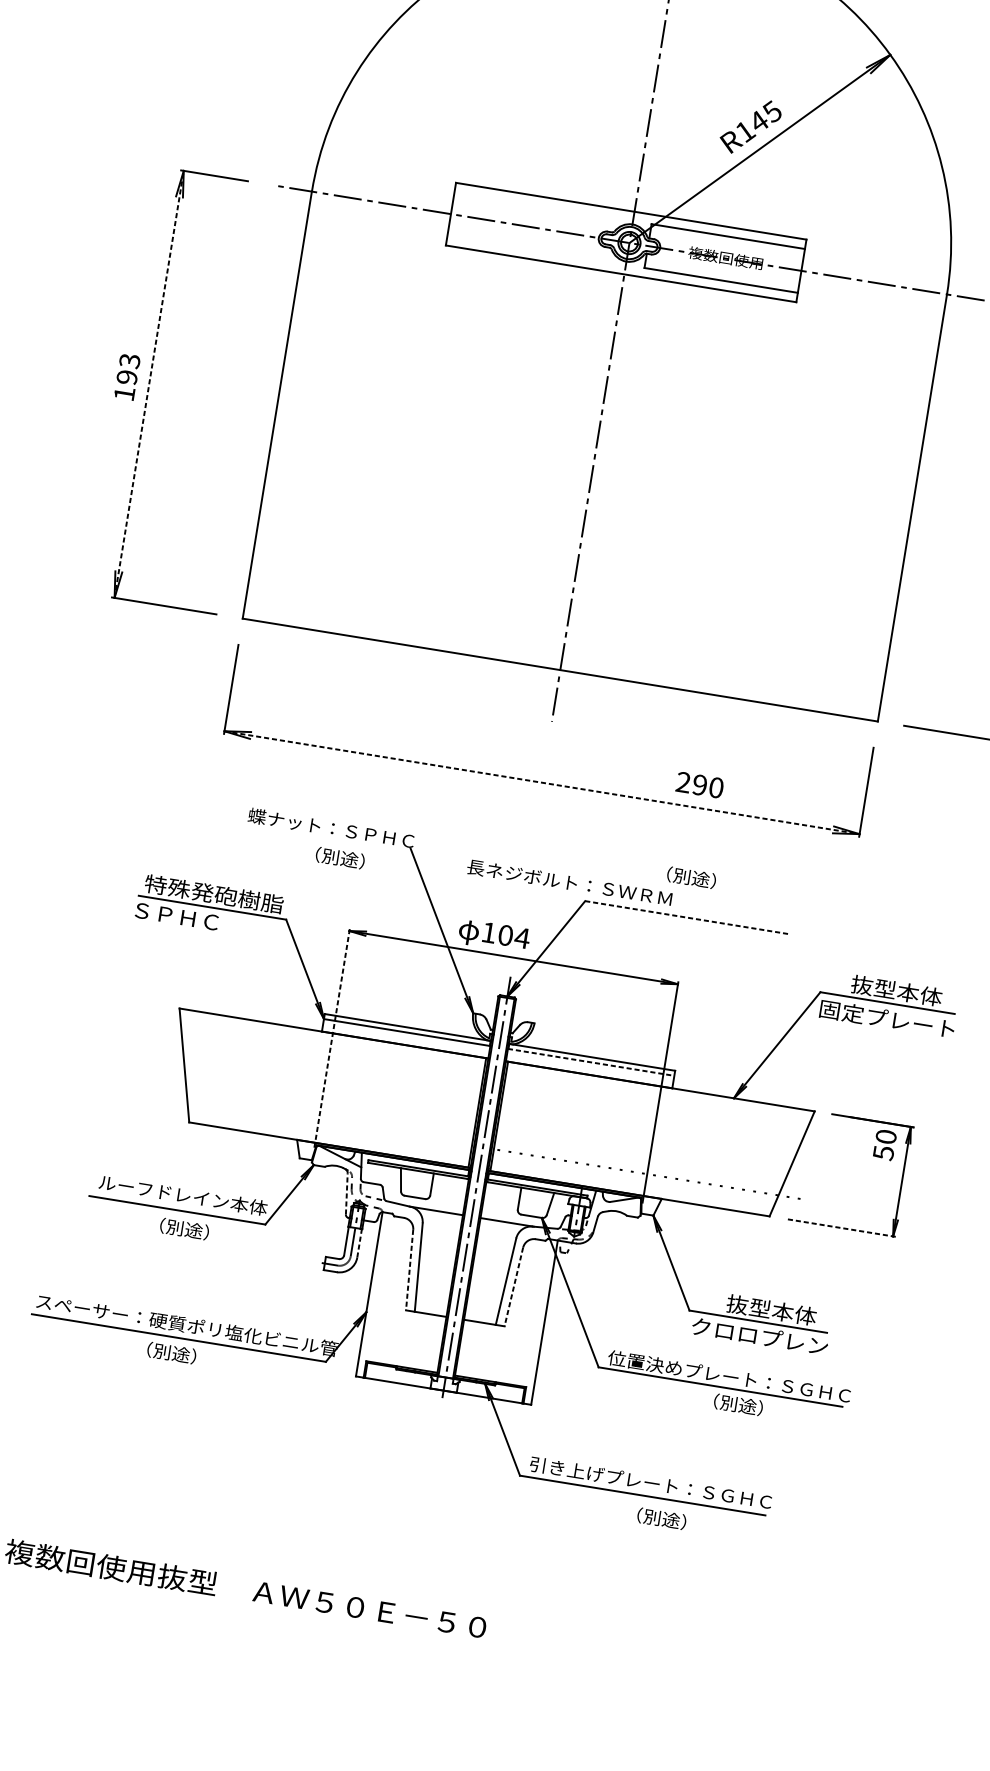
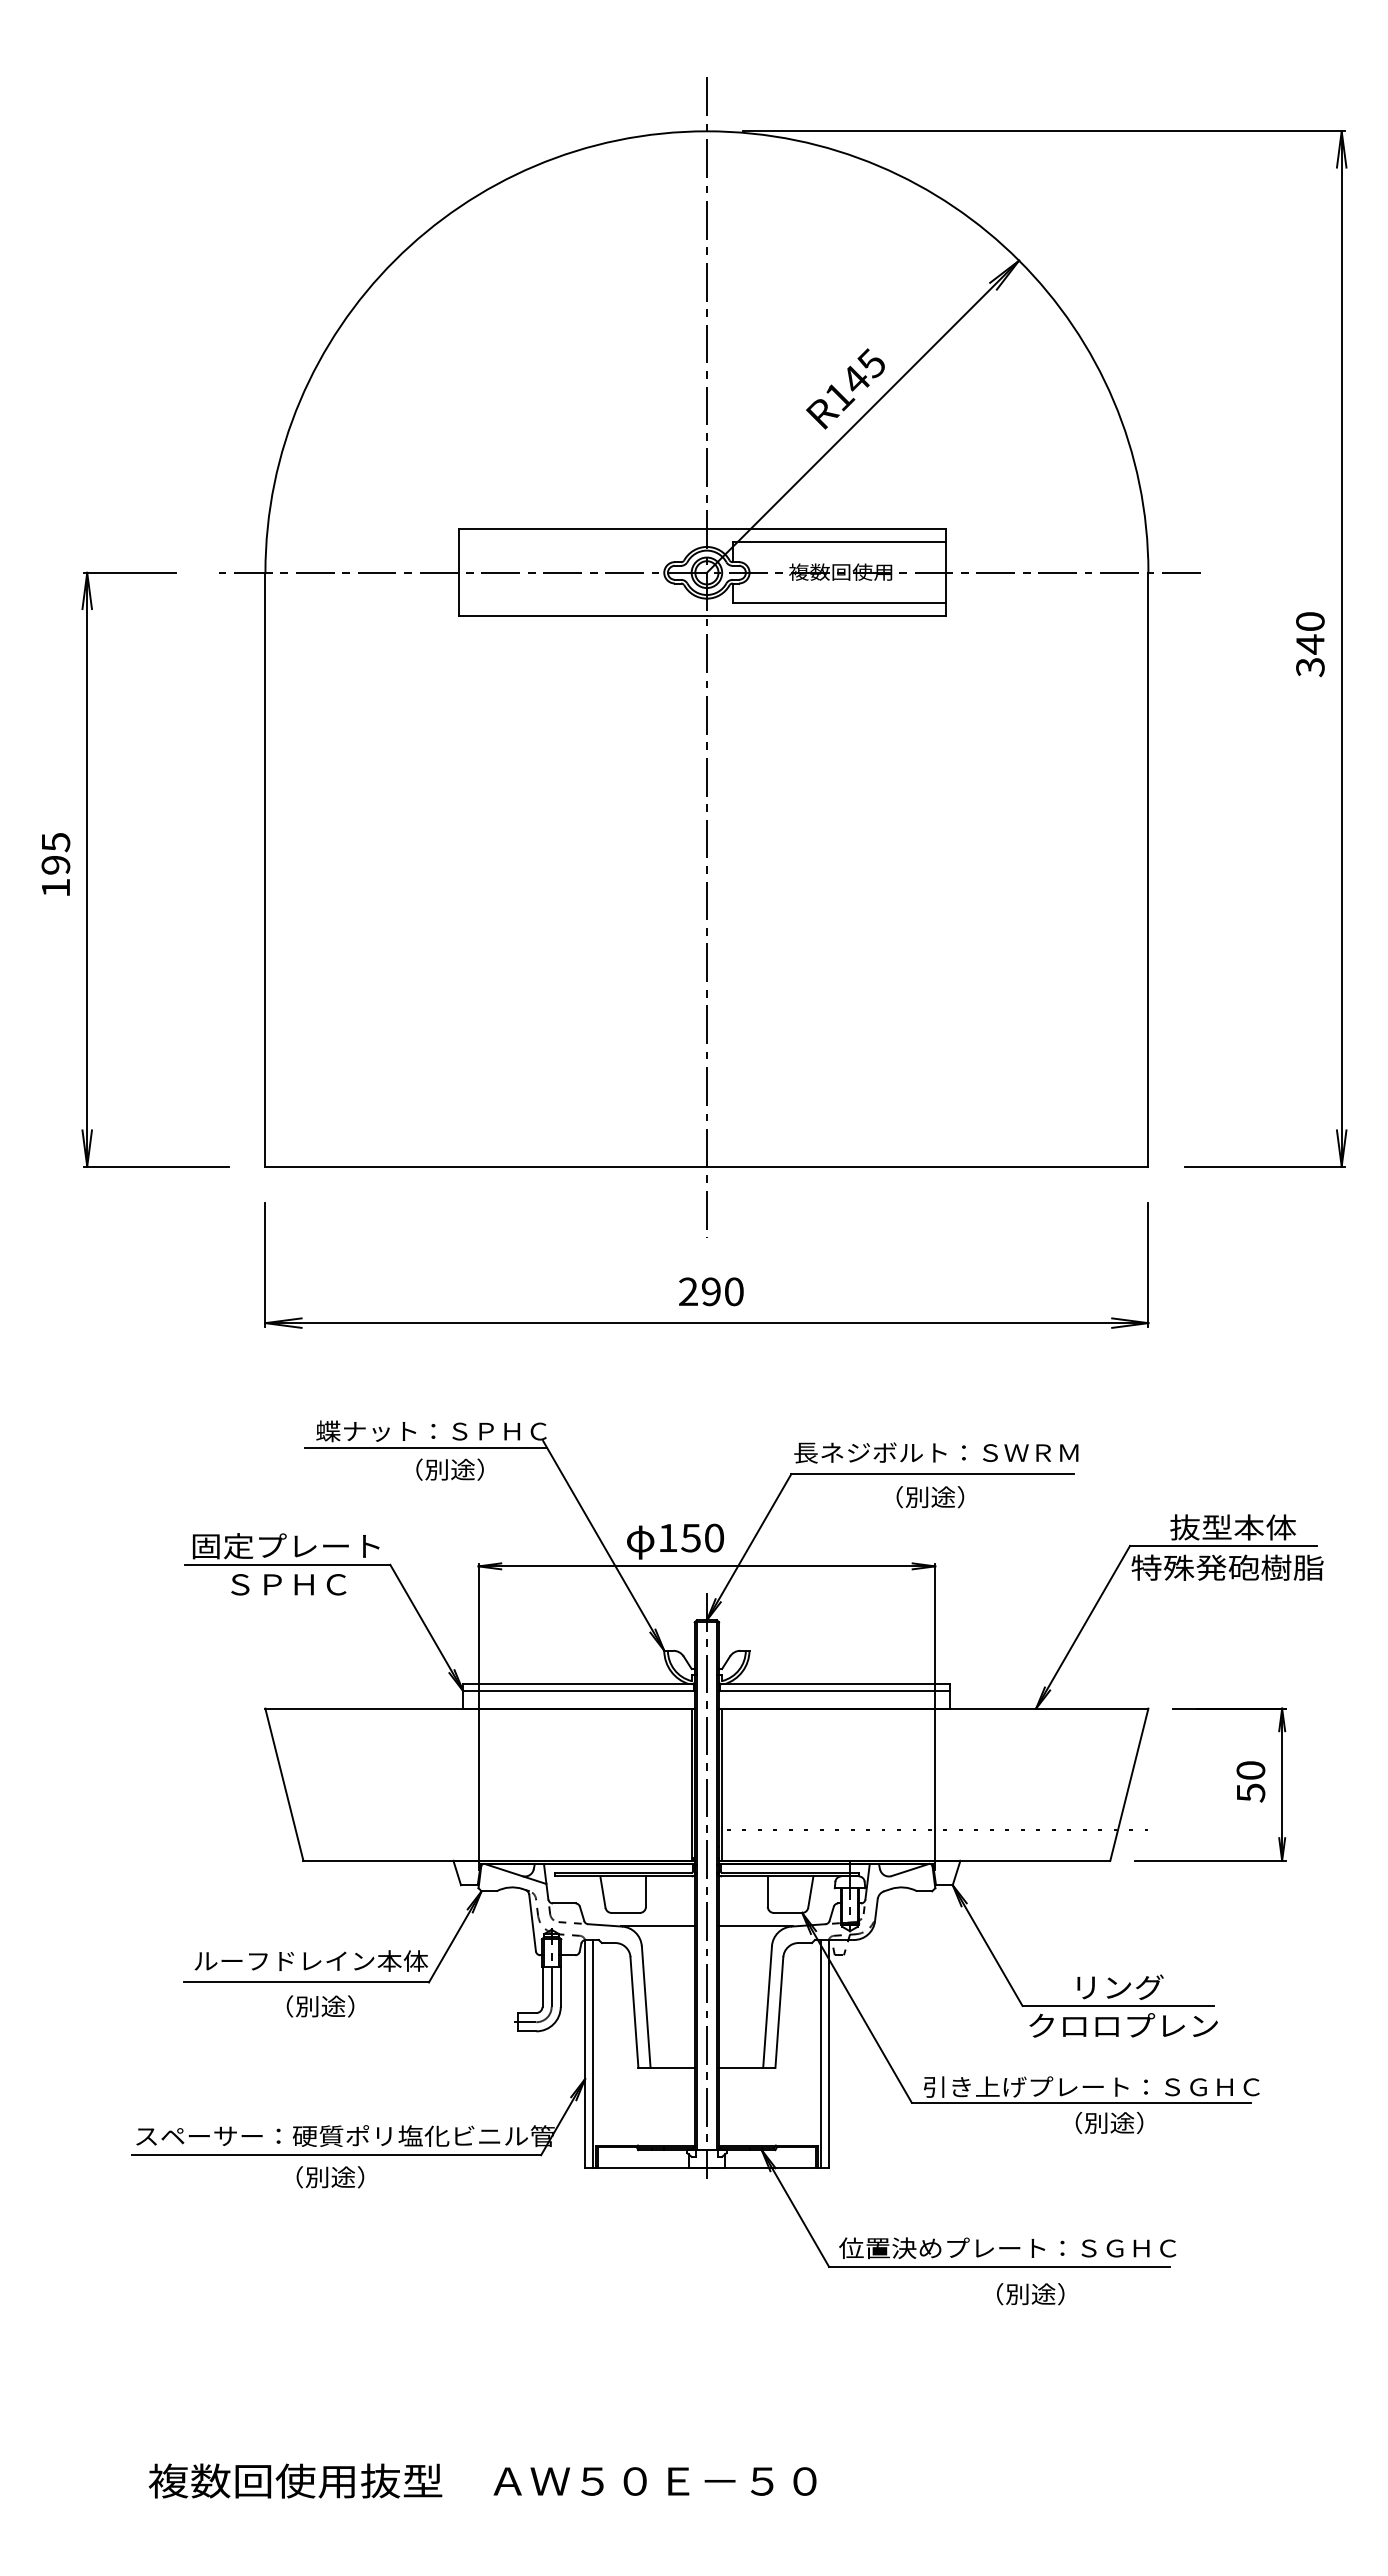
text: (129, 361) -> (55, 842), 193 -> 195
line: (149, 384) -> (87, 869), dashed -> solid
line: (541, 782) -> (706, 1323), dashed -> solid
text: (700, 784) -> (711, 1291), moved
line: (325, 839) -> (425, 1447), added
text: (691, 878) -> (930, 1497), moved
text: (569, 882) -> (936, 1452), moved
text: (214, 894) -> (287, 1546), 特殊発砲樹脂 -> 固定プレート
text: (176, 916) -> (288, 1584), moved
line: (687, 917) -> (933, 1474), dashed -> solid
text: (513, 936) -> (702, 1537), 104 -> 150
text: (888, 1019) -> (1227, 1567), 固定プレート -> 特殊発砲樹脂
line: (331, 1039) -> (478, 1717), dashed -> solid
line: (590, 1062) -> (834, 1691), dashed -> solid
text: (884, 1144) -> (1250, 1781), moved
line: (346, 1193) -> (532, 1922), dashed -> solid
line: (841, 1227) -> (1210, 1860), dashed -> solid
line: (359, 1243) -> (560, 1987), dashed -> solid
line: (409, 1270) -> (634, 2013), dashed -> solid
line: (513, 1287) -> (779, 2013), dashed -> solid
line: (374, 1295) -> (592, 2054), added
text: (771, 1310) -> (1133, 1987), 抜型本体 -> リング
line: (539, 1322) -> (821, 2054), added
text: (645, 1362) -> (974, 2086), 位置決めプレート：ＳＧＨＣ -> 引き上げプレート：ＳＧＨＣ
text: (567, 1469) -> (891, 2248), 引き上げプレート：ＳＧＨＣ -> 位置決めプレート：ＳＧＨＣ

